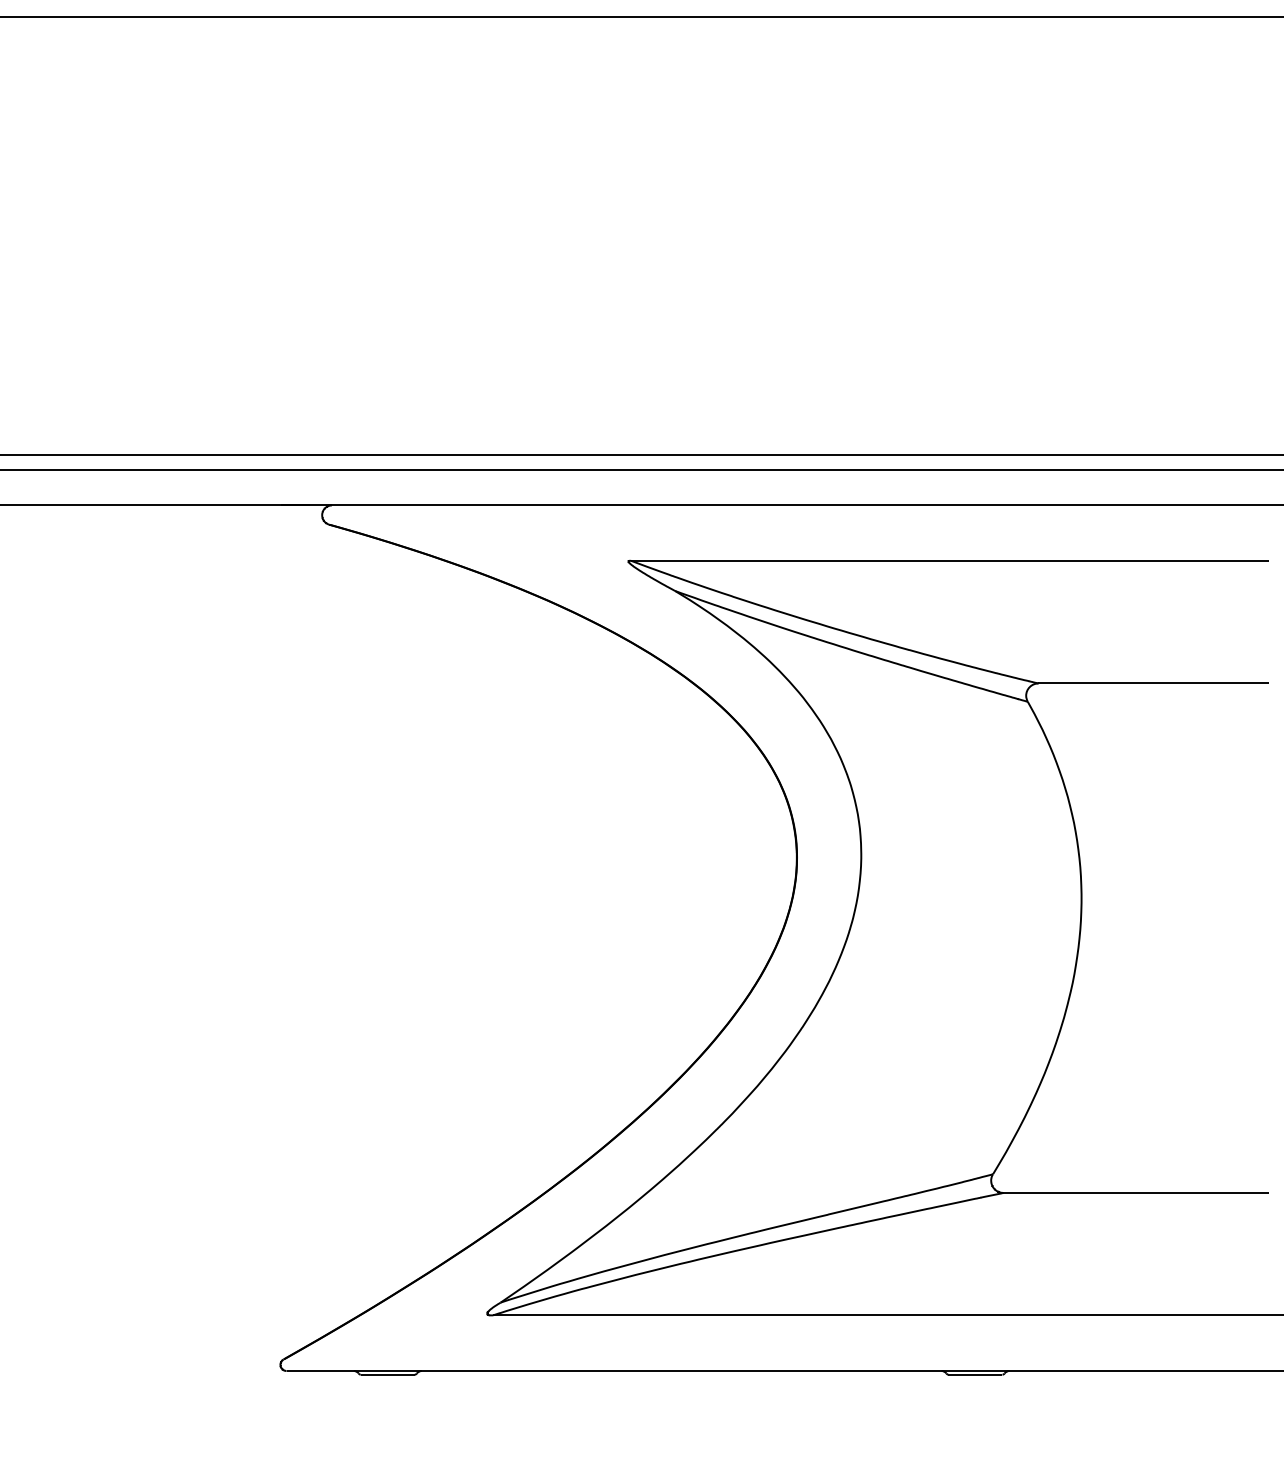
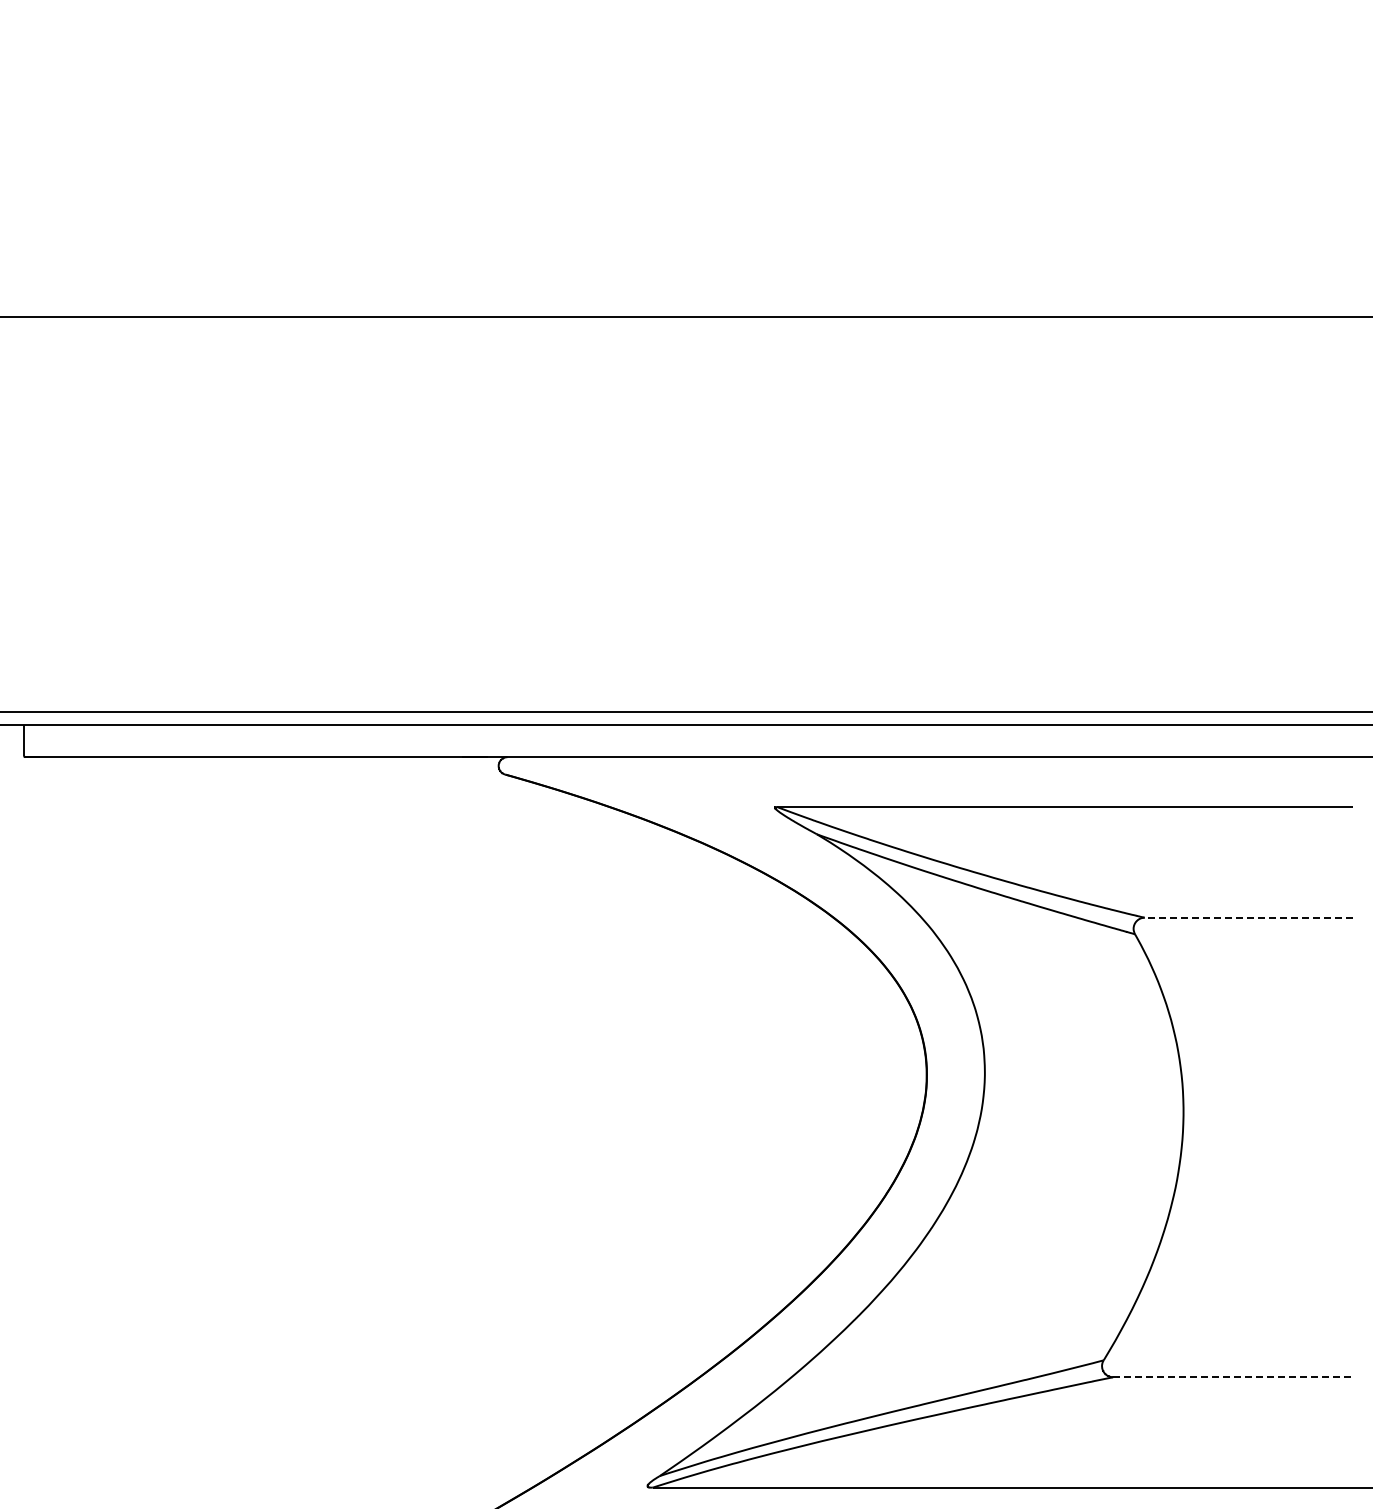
line: (1153, 683) -> (1248, 917), solid -> dashed
line: (1136, 1193) -> (1233, 1377), solid -> dashed

